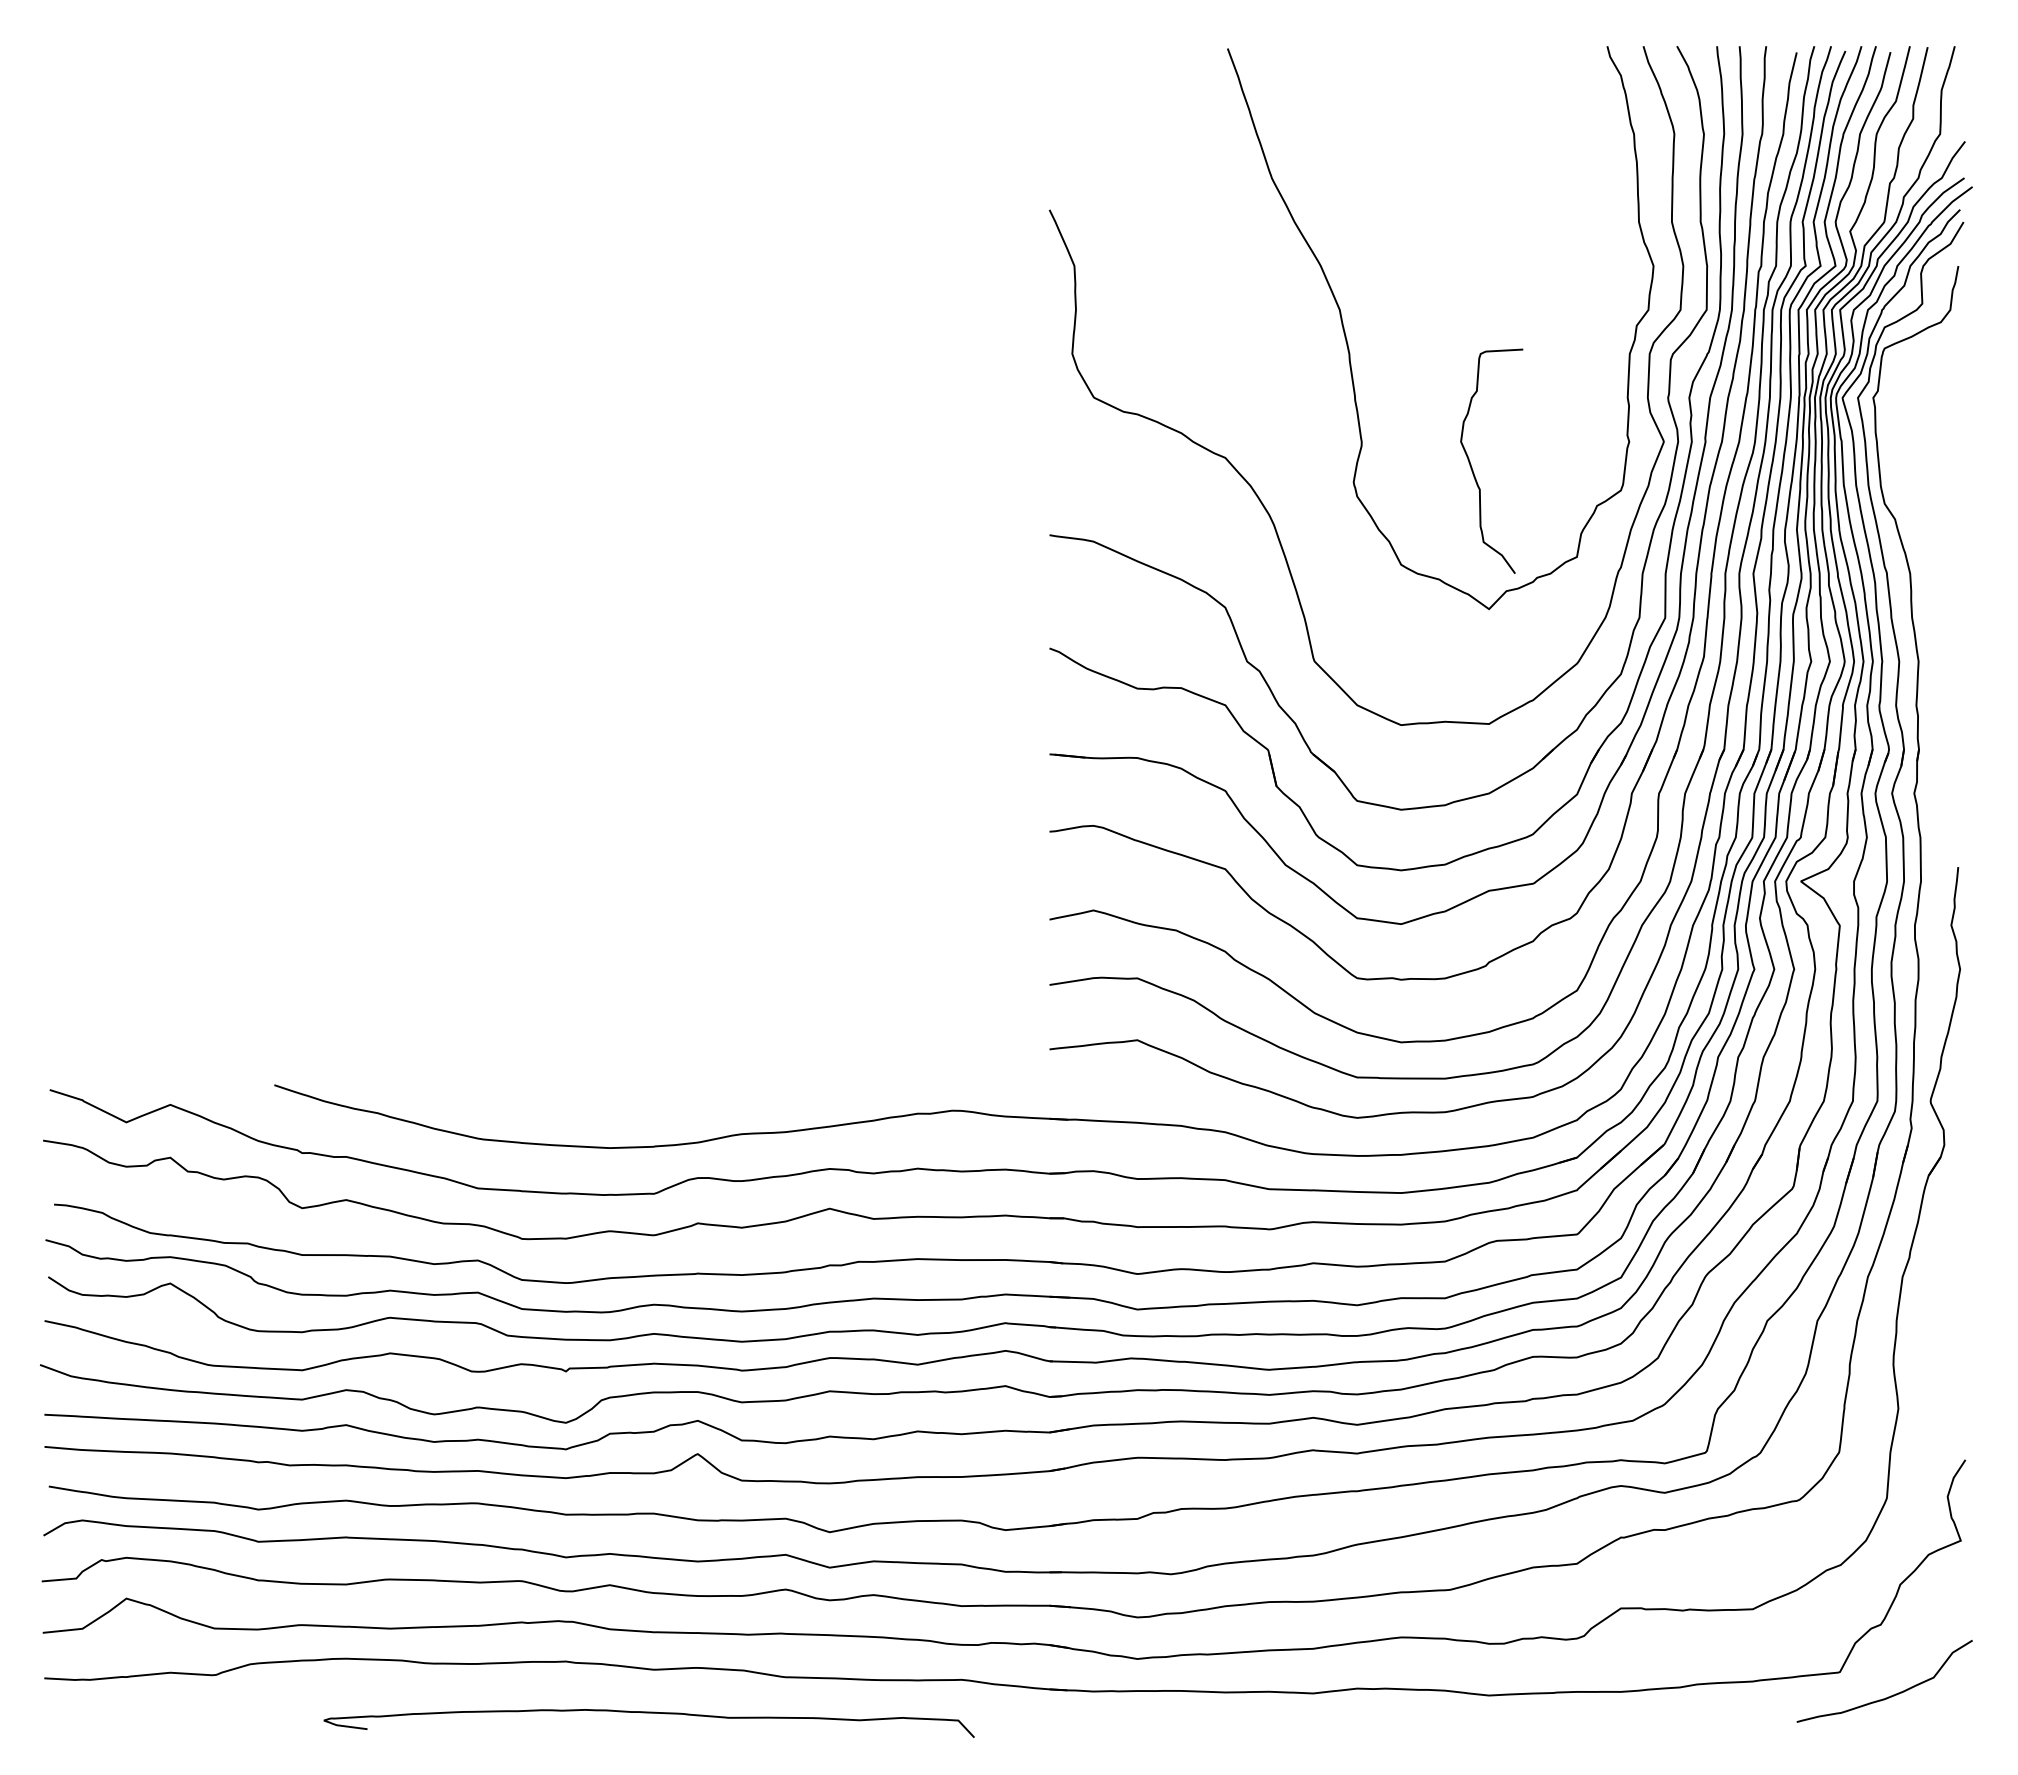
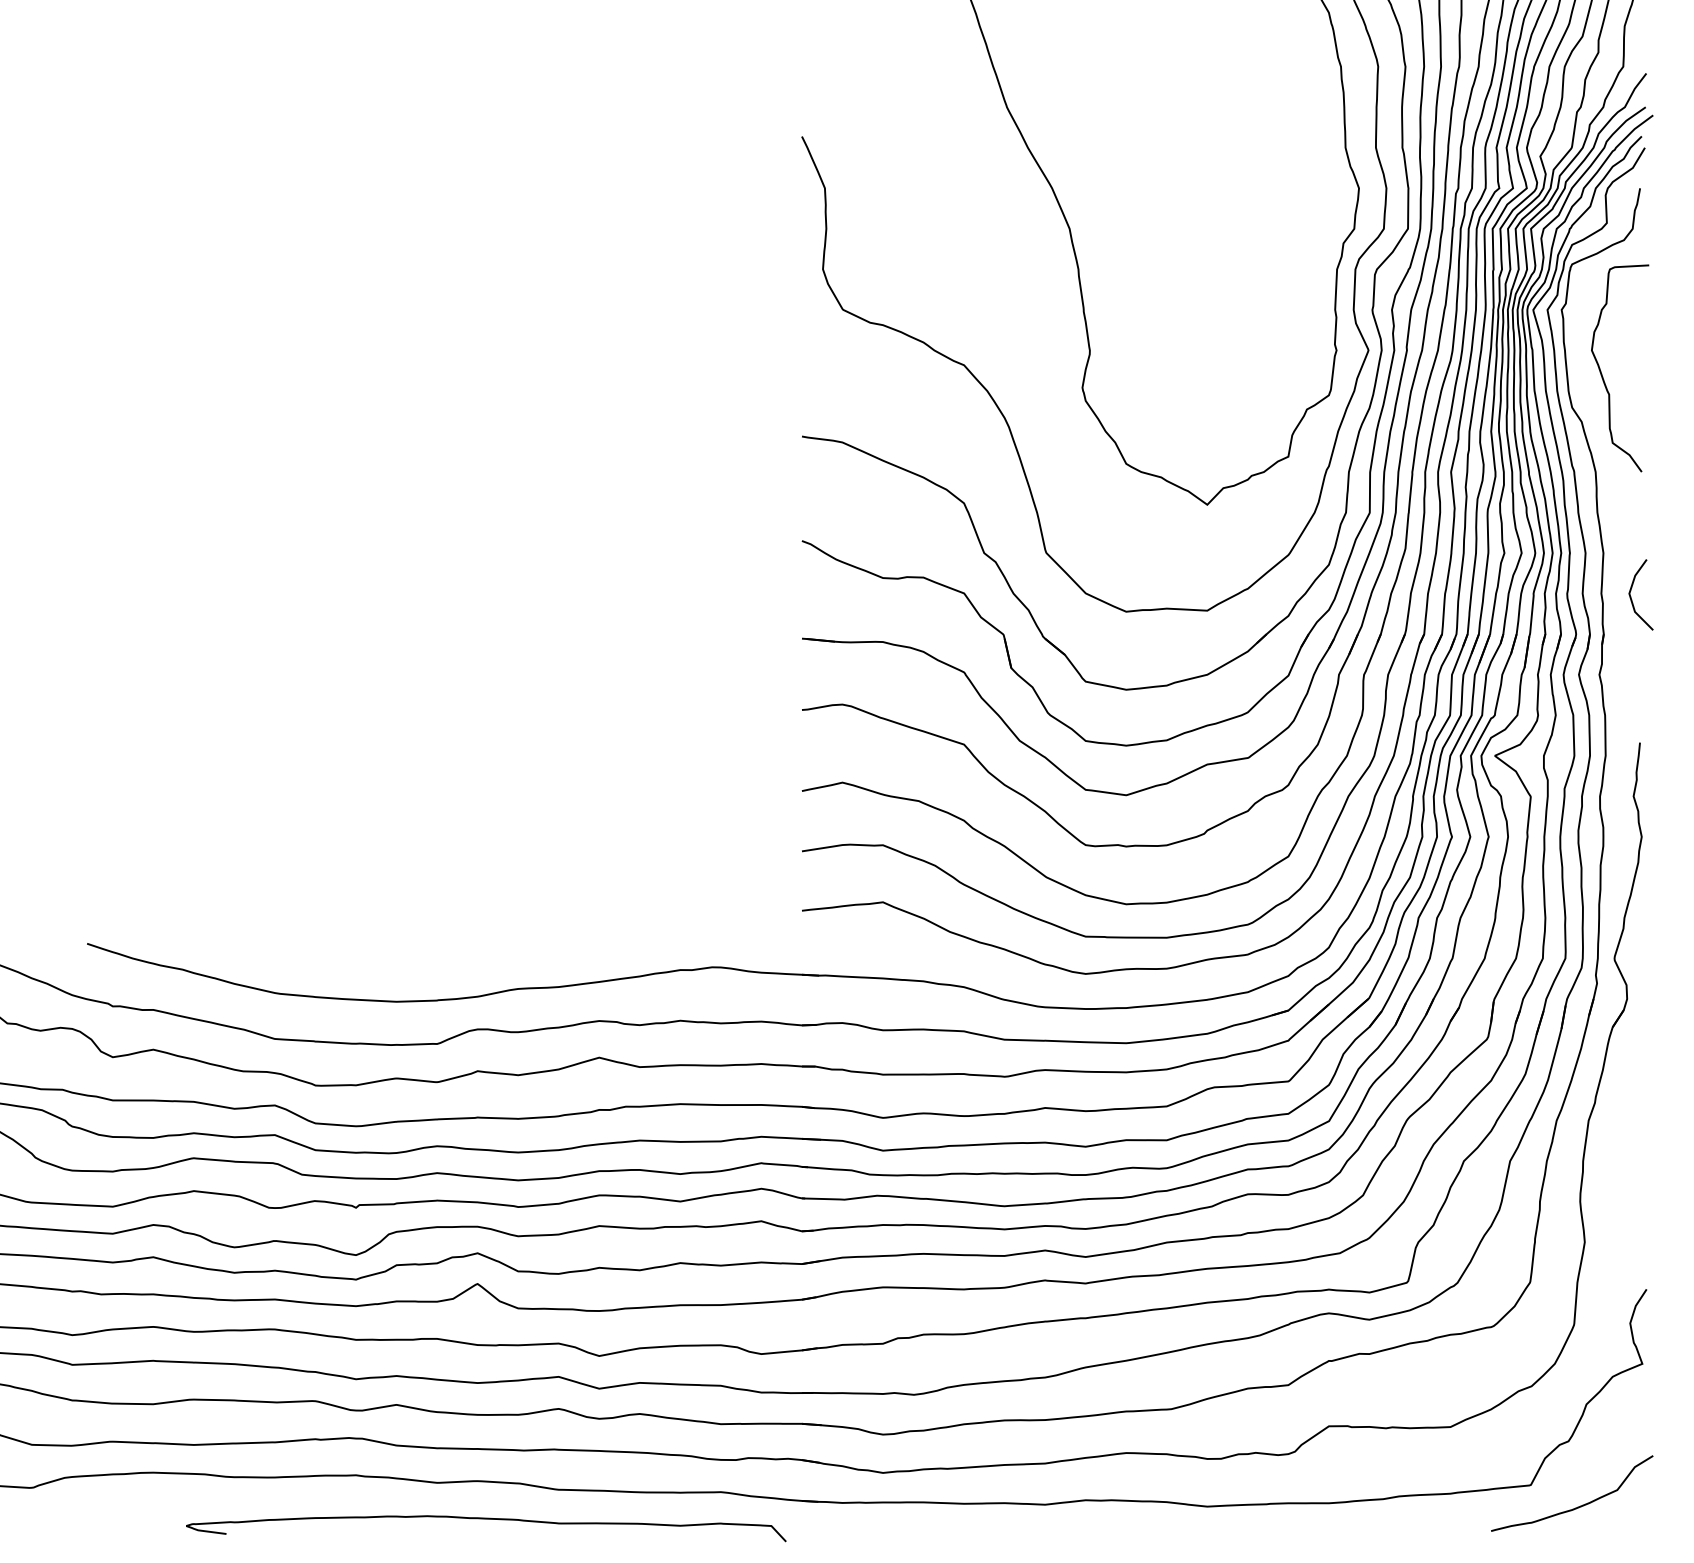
curve: (1472, 467) -> (1602, 374), moved
line: (1949, 710) -> (1631, 598), added
curve: (648, 1713) -> (485, 1519), moved

